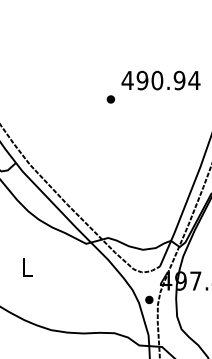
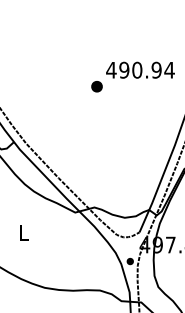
part: (110, 99) -> (96, 86), size x1.6

